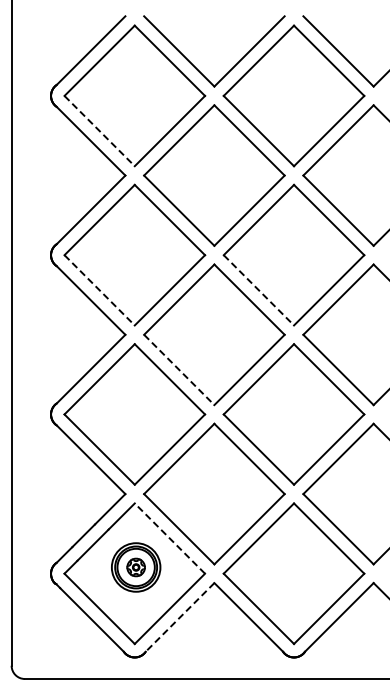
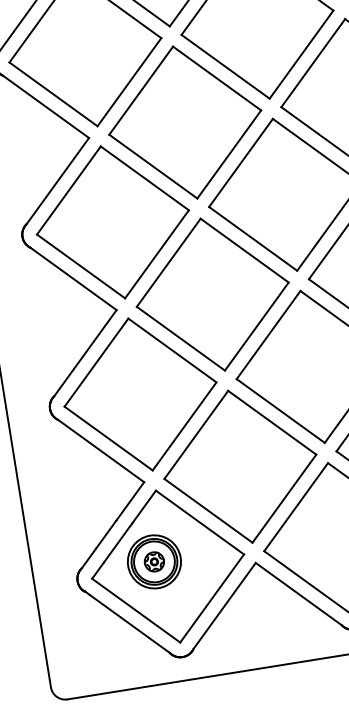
line: (99, 131) -> (53, 94), dashed -> solid
line: (99, 290) -> (80, 266), dashed -> solid
line: (258, 290) -> (252, 239), dashed -> solid
line: (179, 369) -> (181, 338), dashed -> solid
line: (169, 538) -> (199, 522), dashed -> solid
part: (136, 567) -> (154, 561), moved
line: (180, 617) -> (225, 606), dashed -> solid

